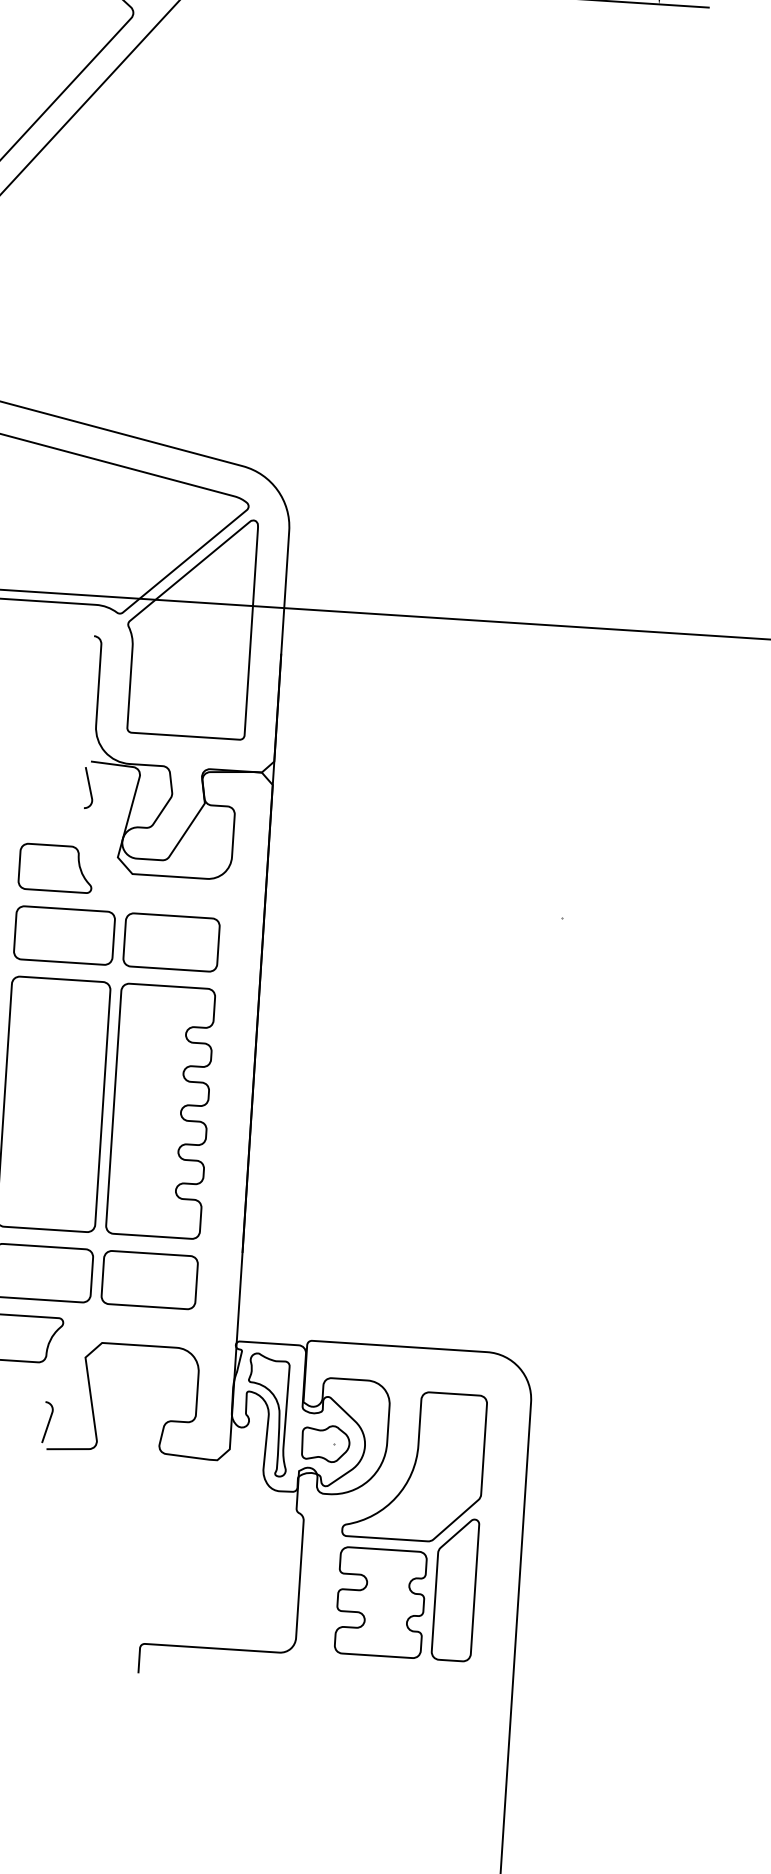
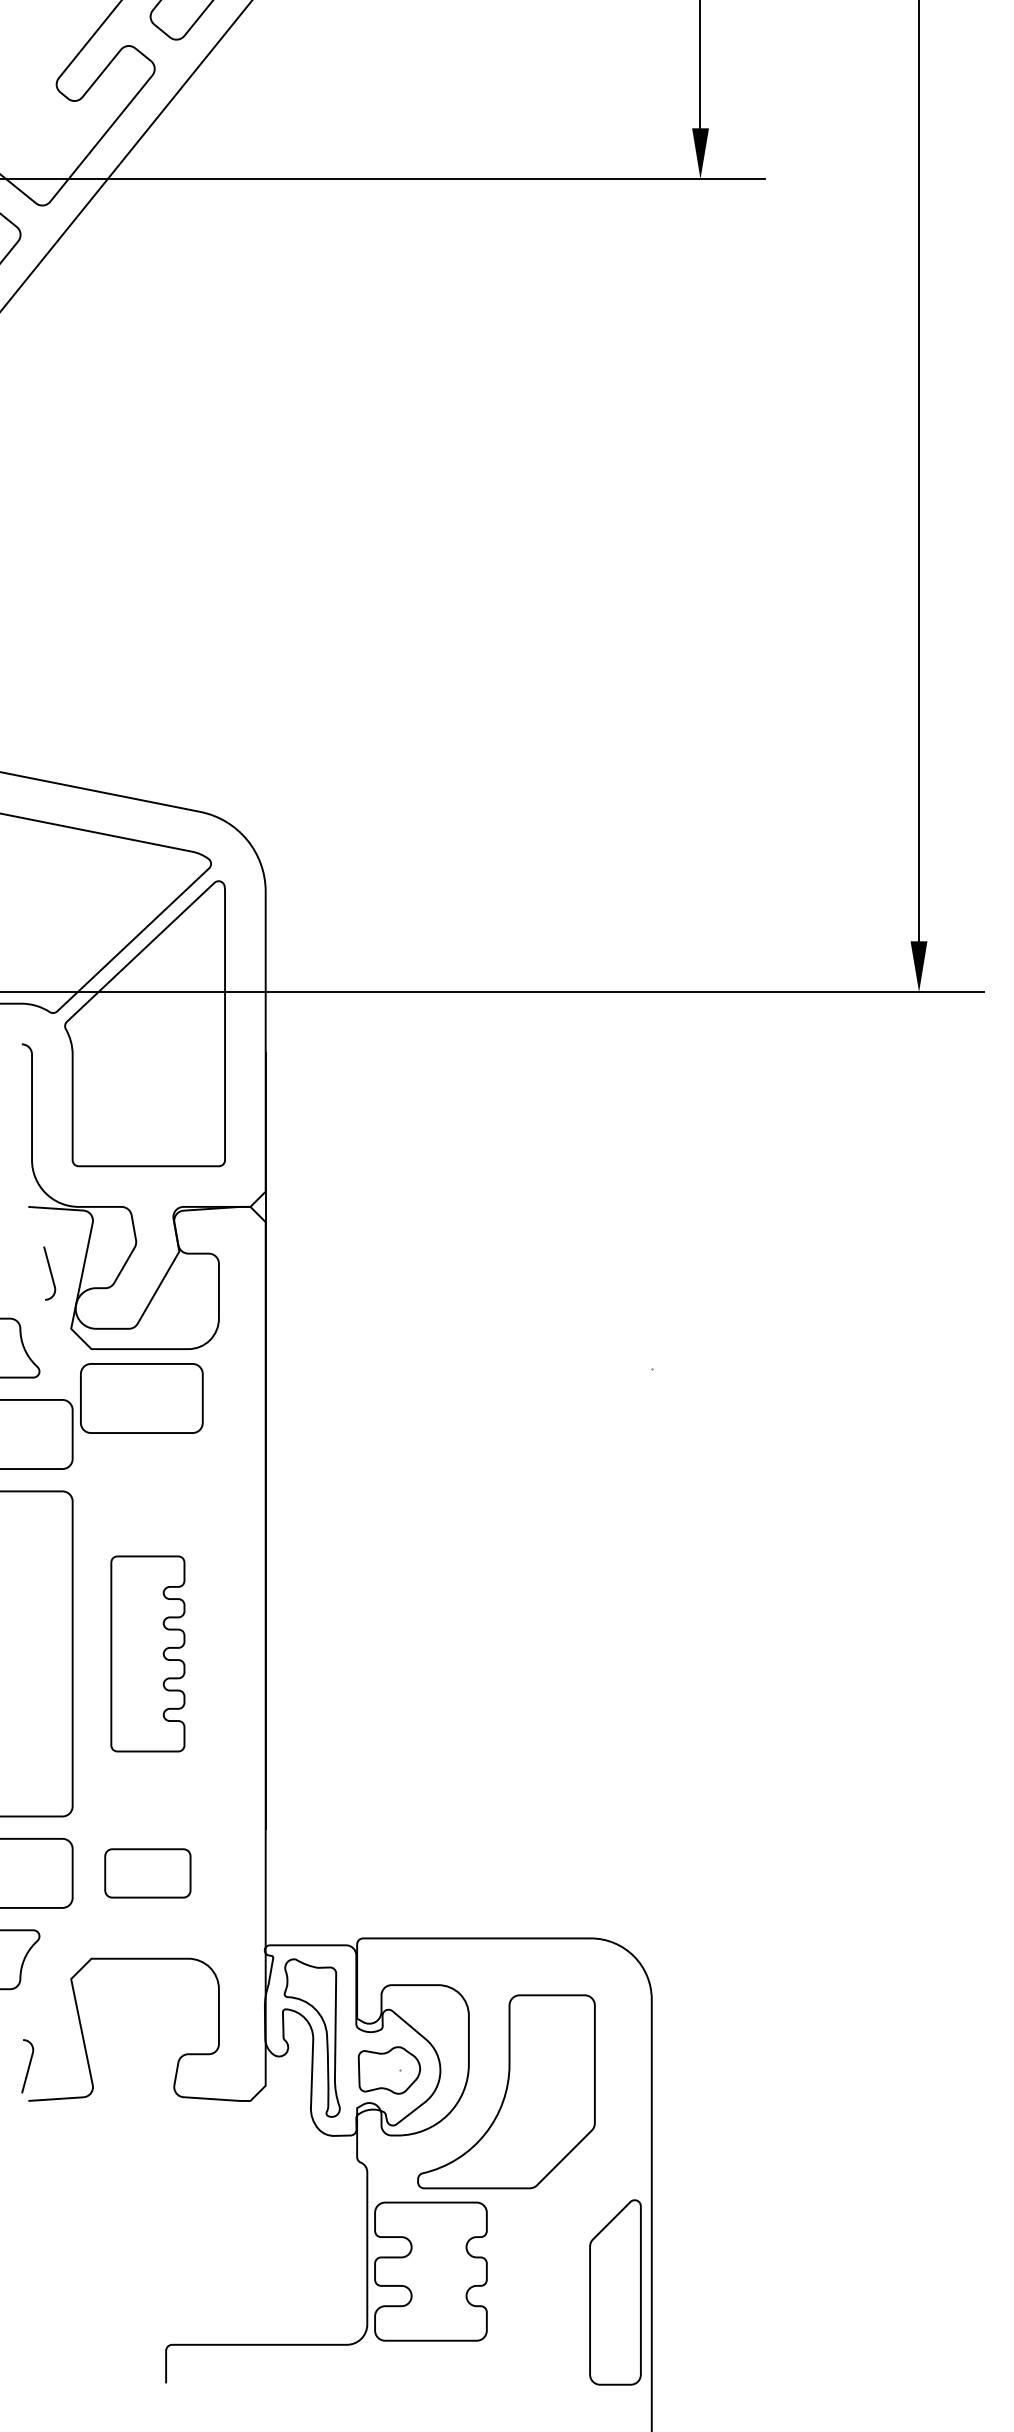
curve: (89, 788) -> (50, 1273), moved
part: (171, 942) -> (141, 1398), moved
part: (160, 1110) -> (147, 1653), size x0.6
part: (149, 1280) -> (147, 1873), size x0.7
part: (455, 1589) -> (615, 2292), moved
part: (380, 1602) -> (430, 2271), moved

